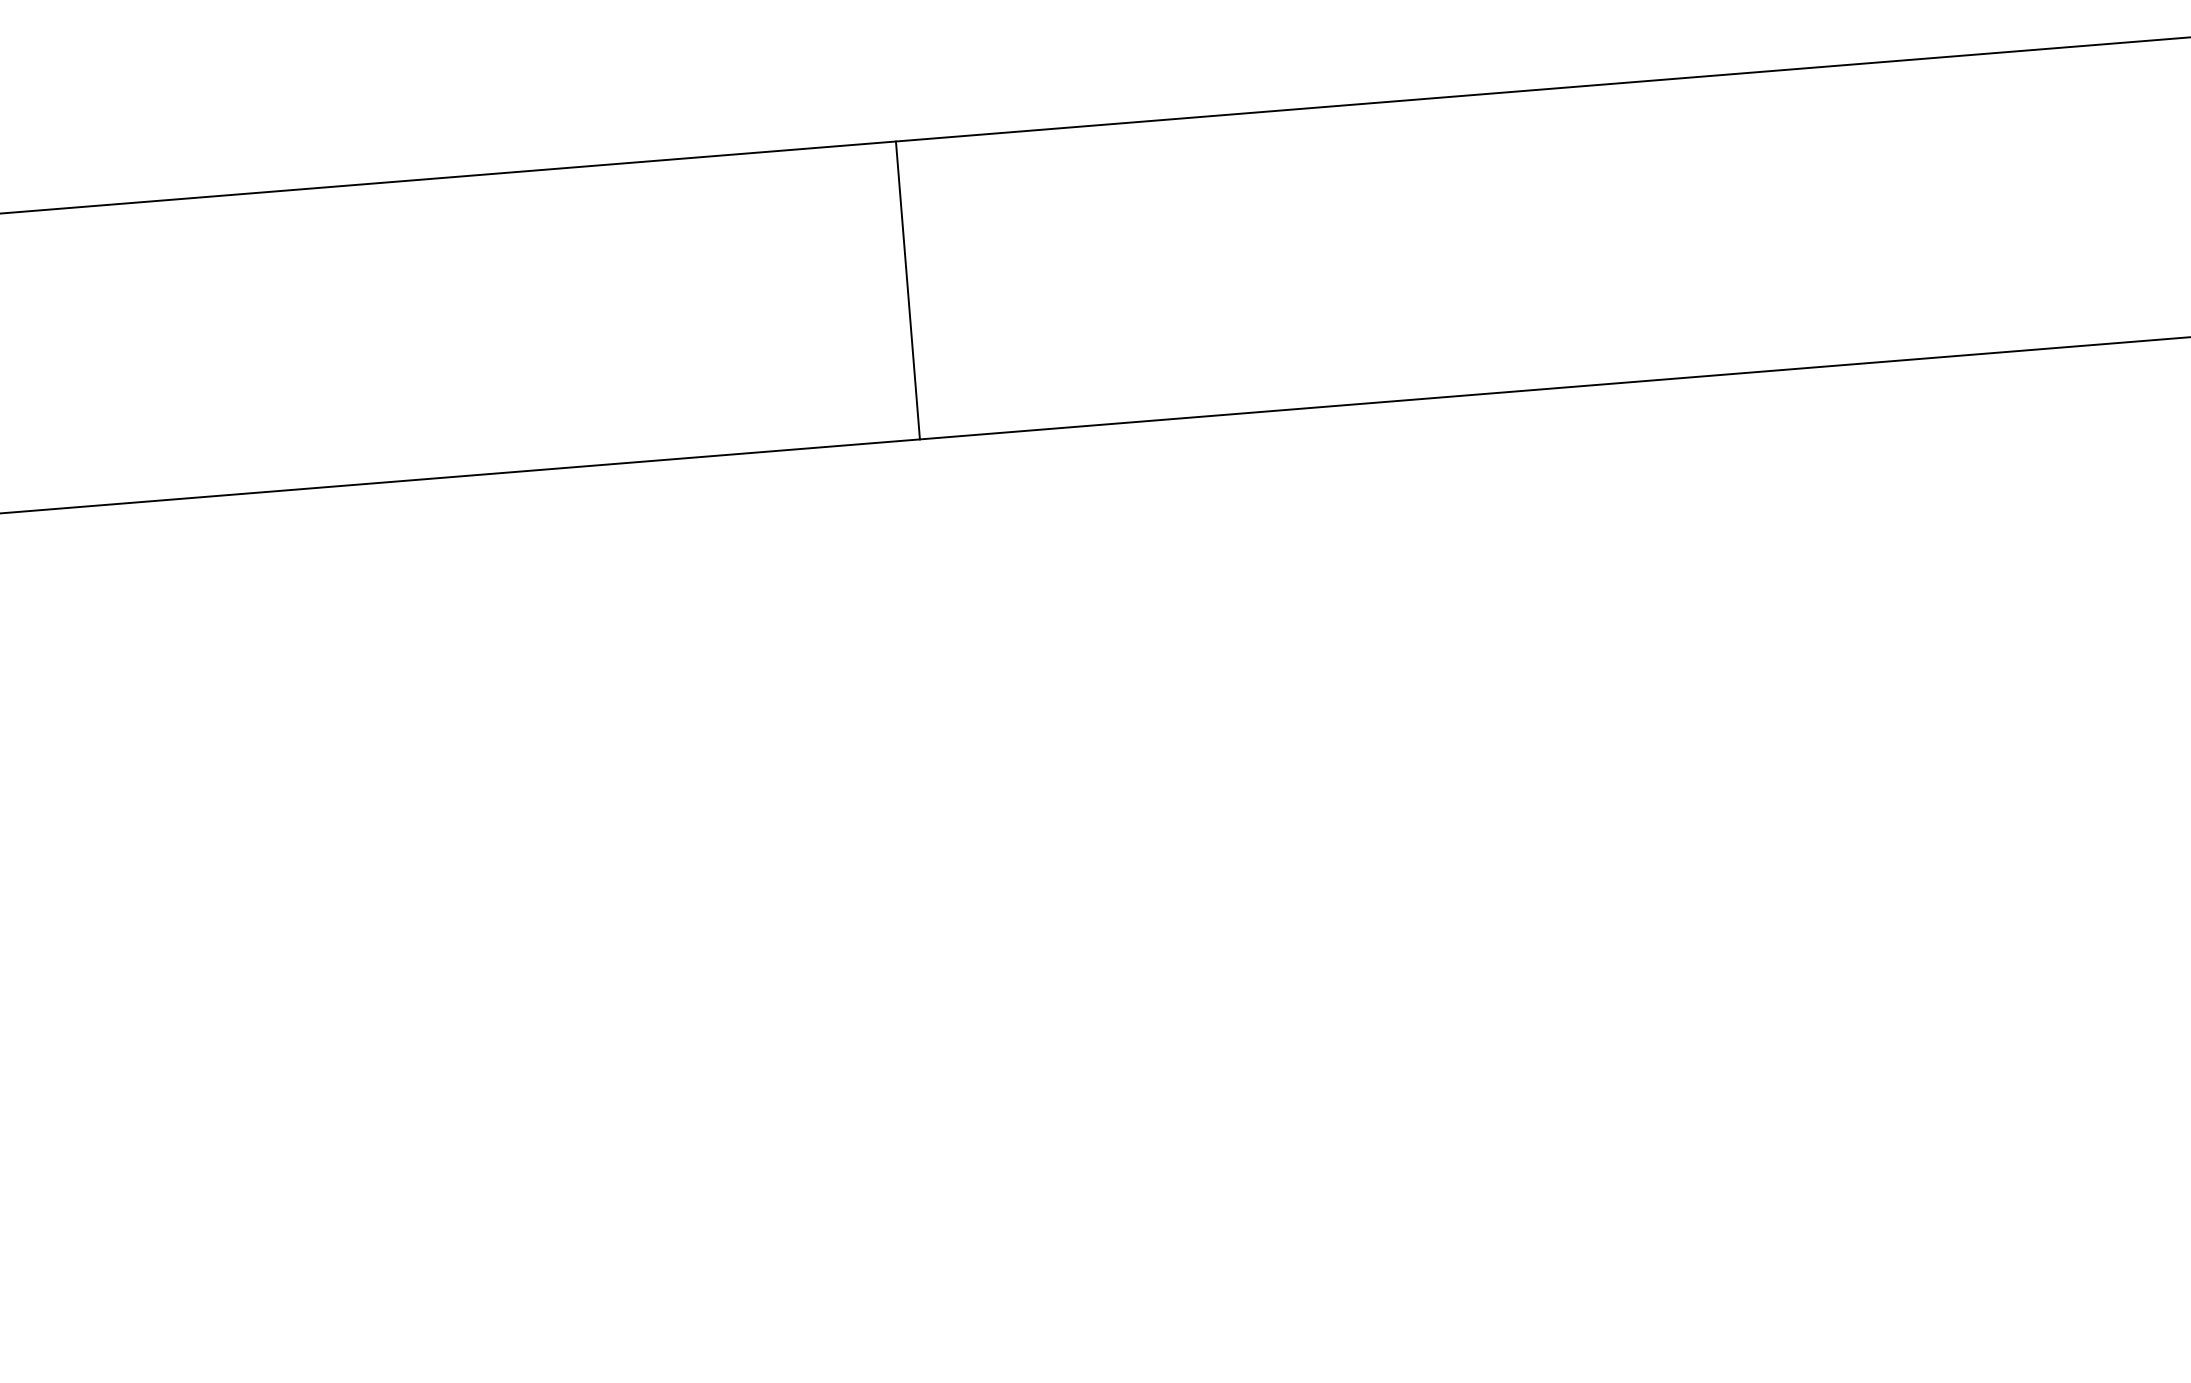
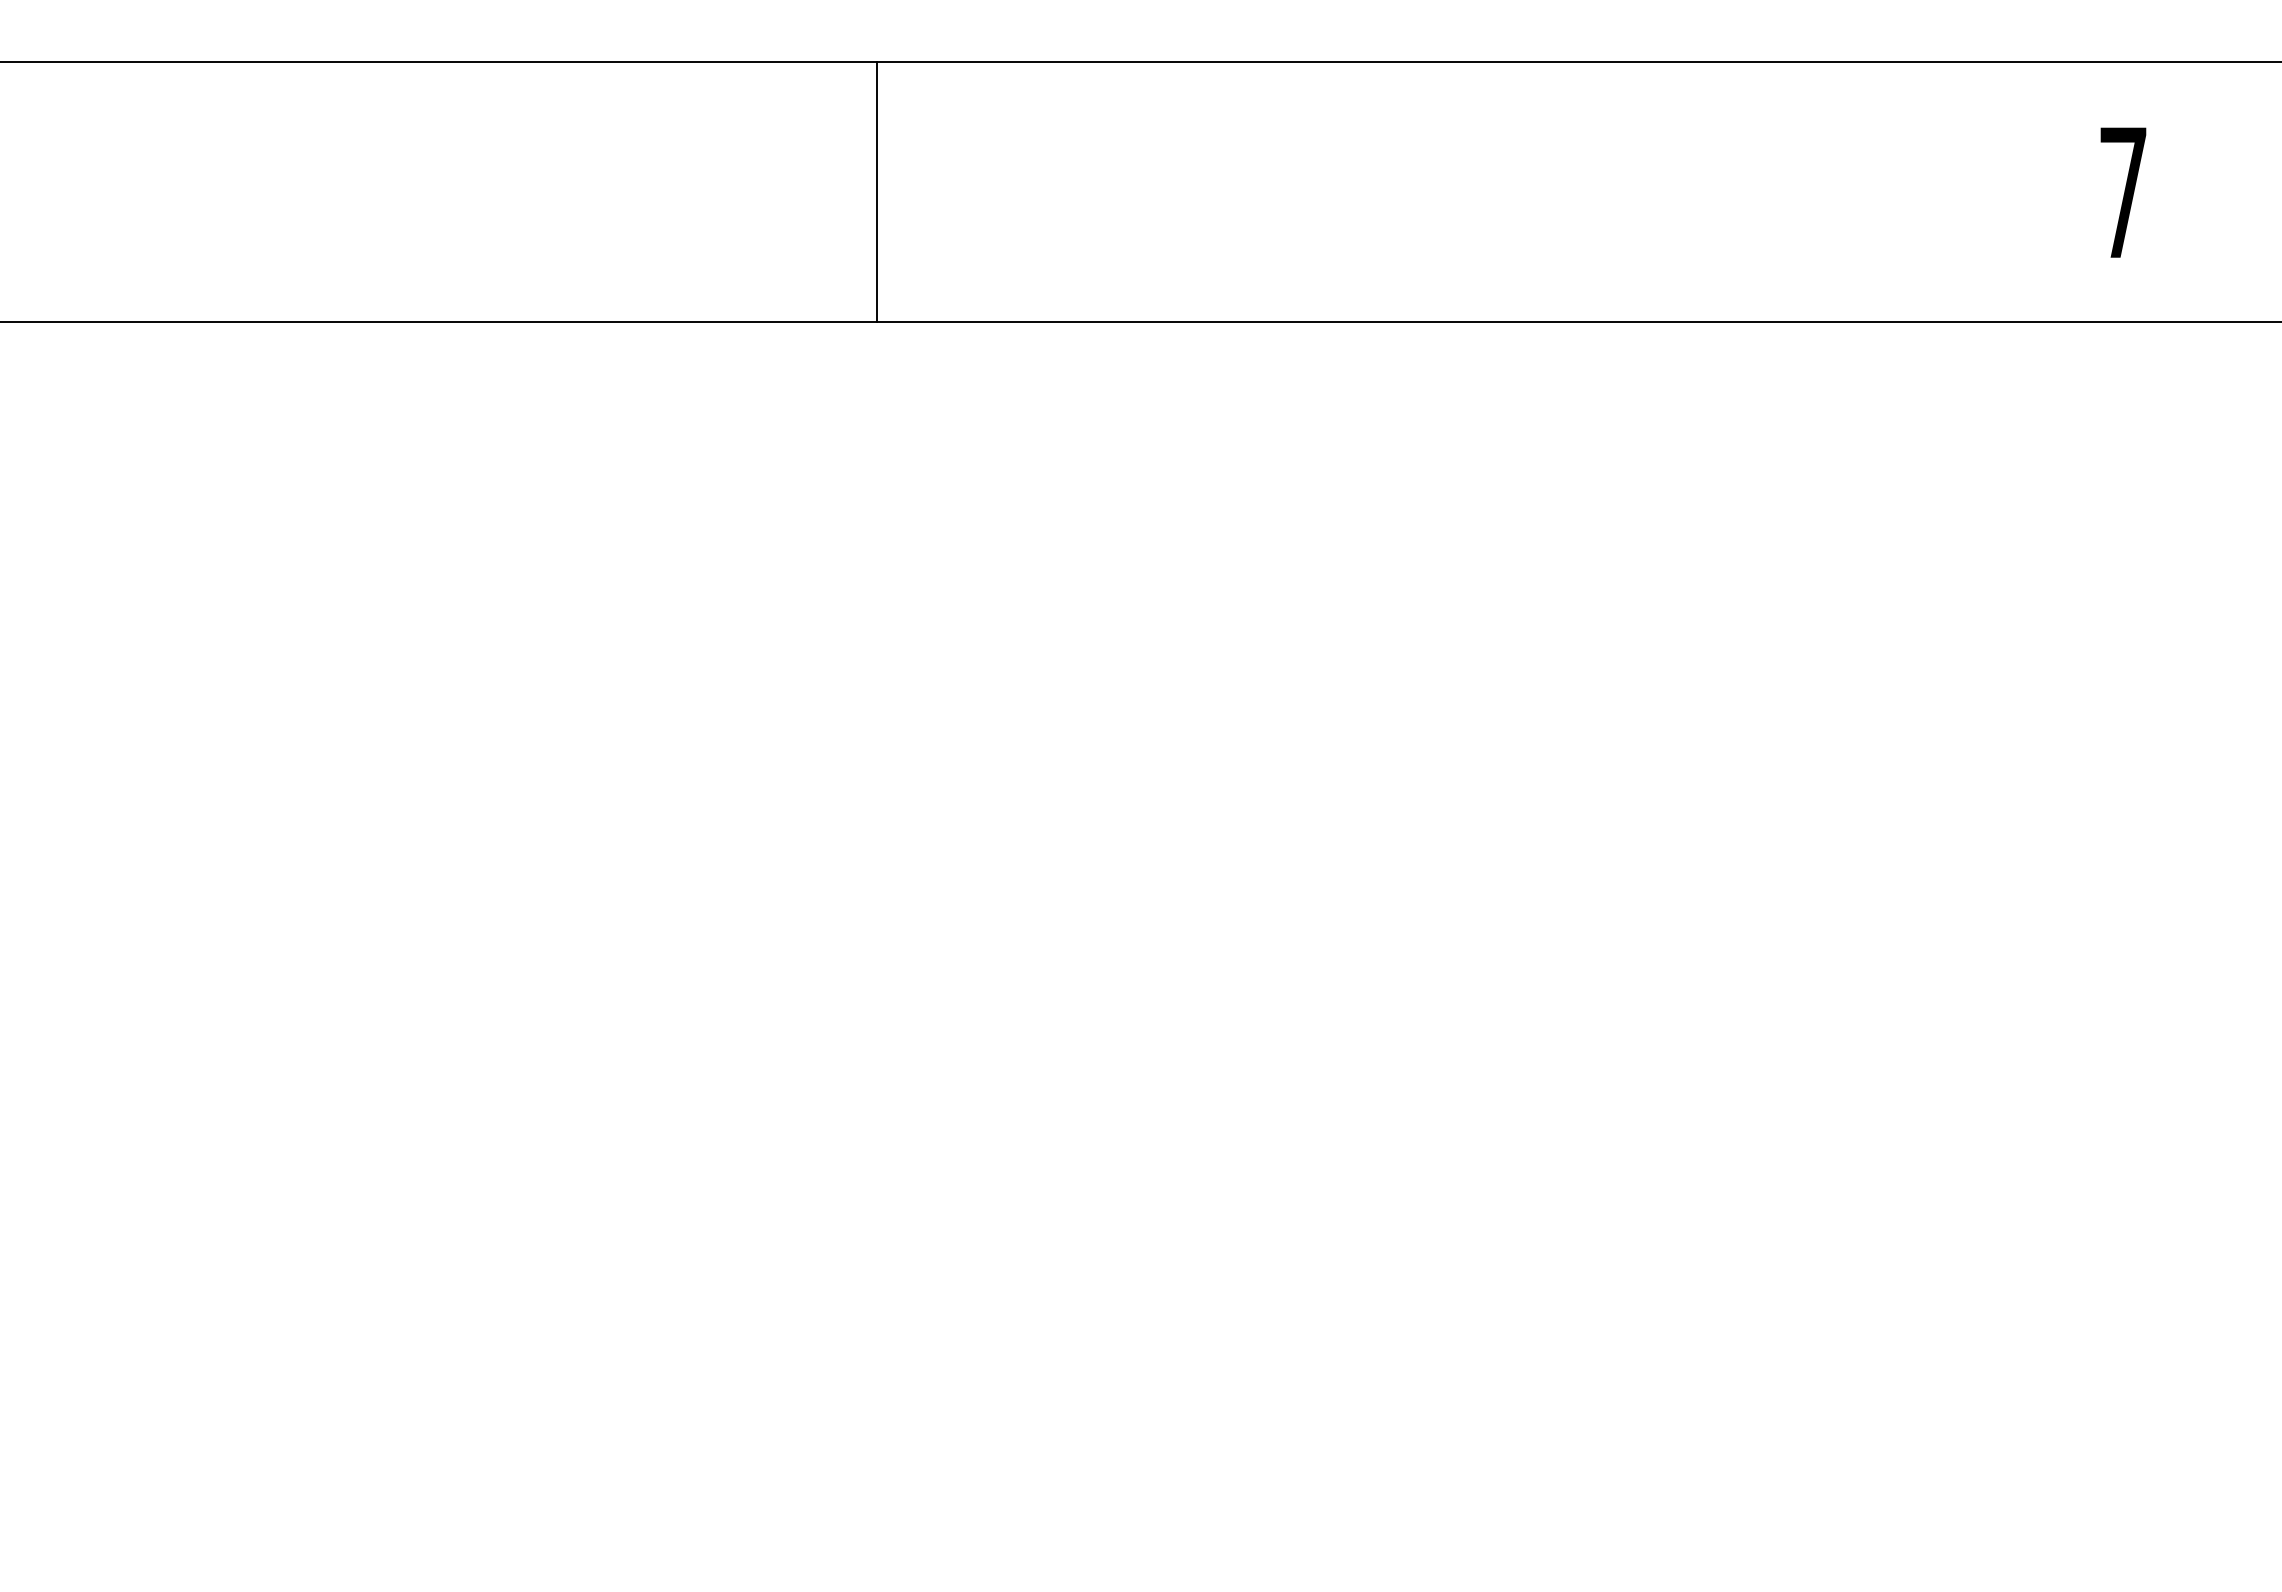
line: (907, 290) -> (876, 192), moved

